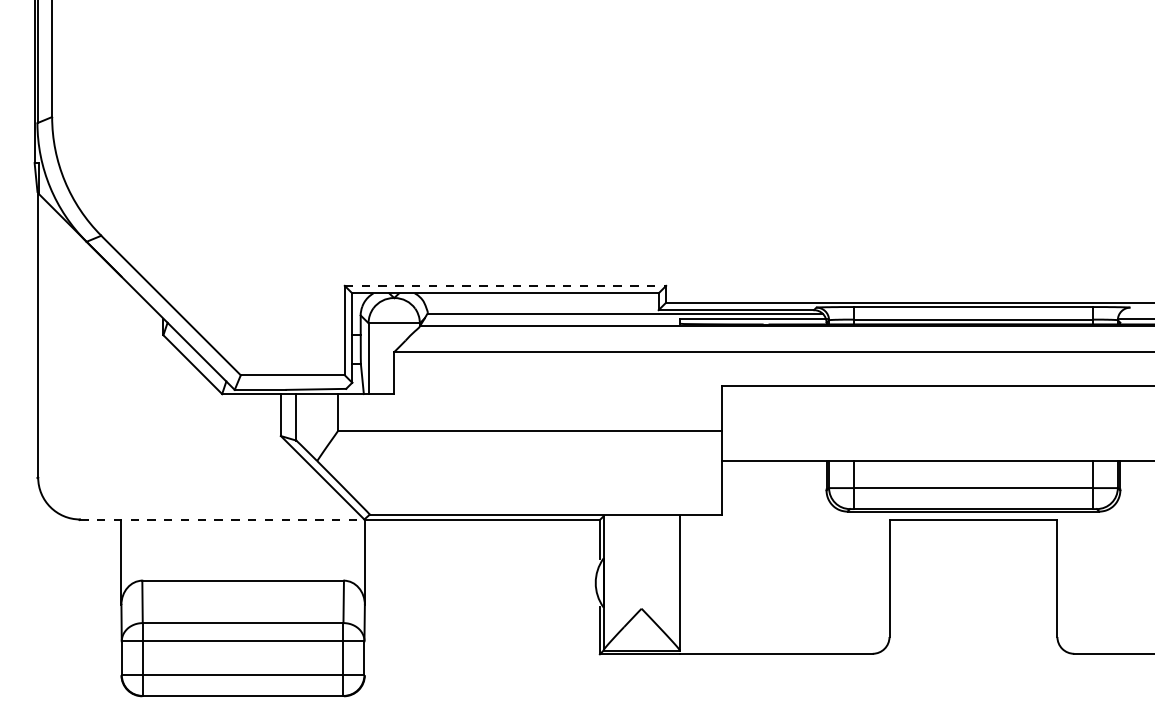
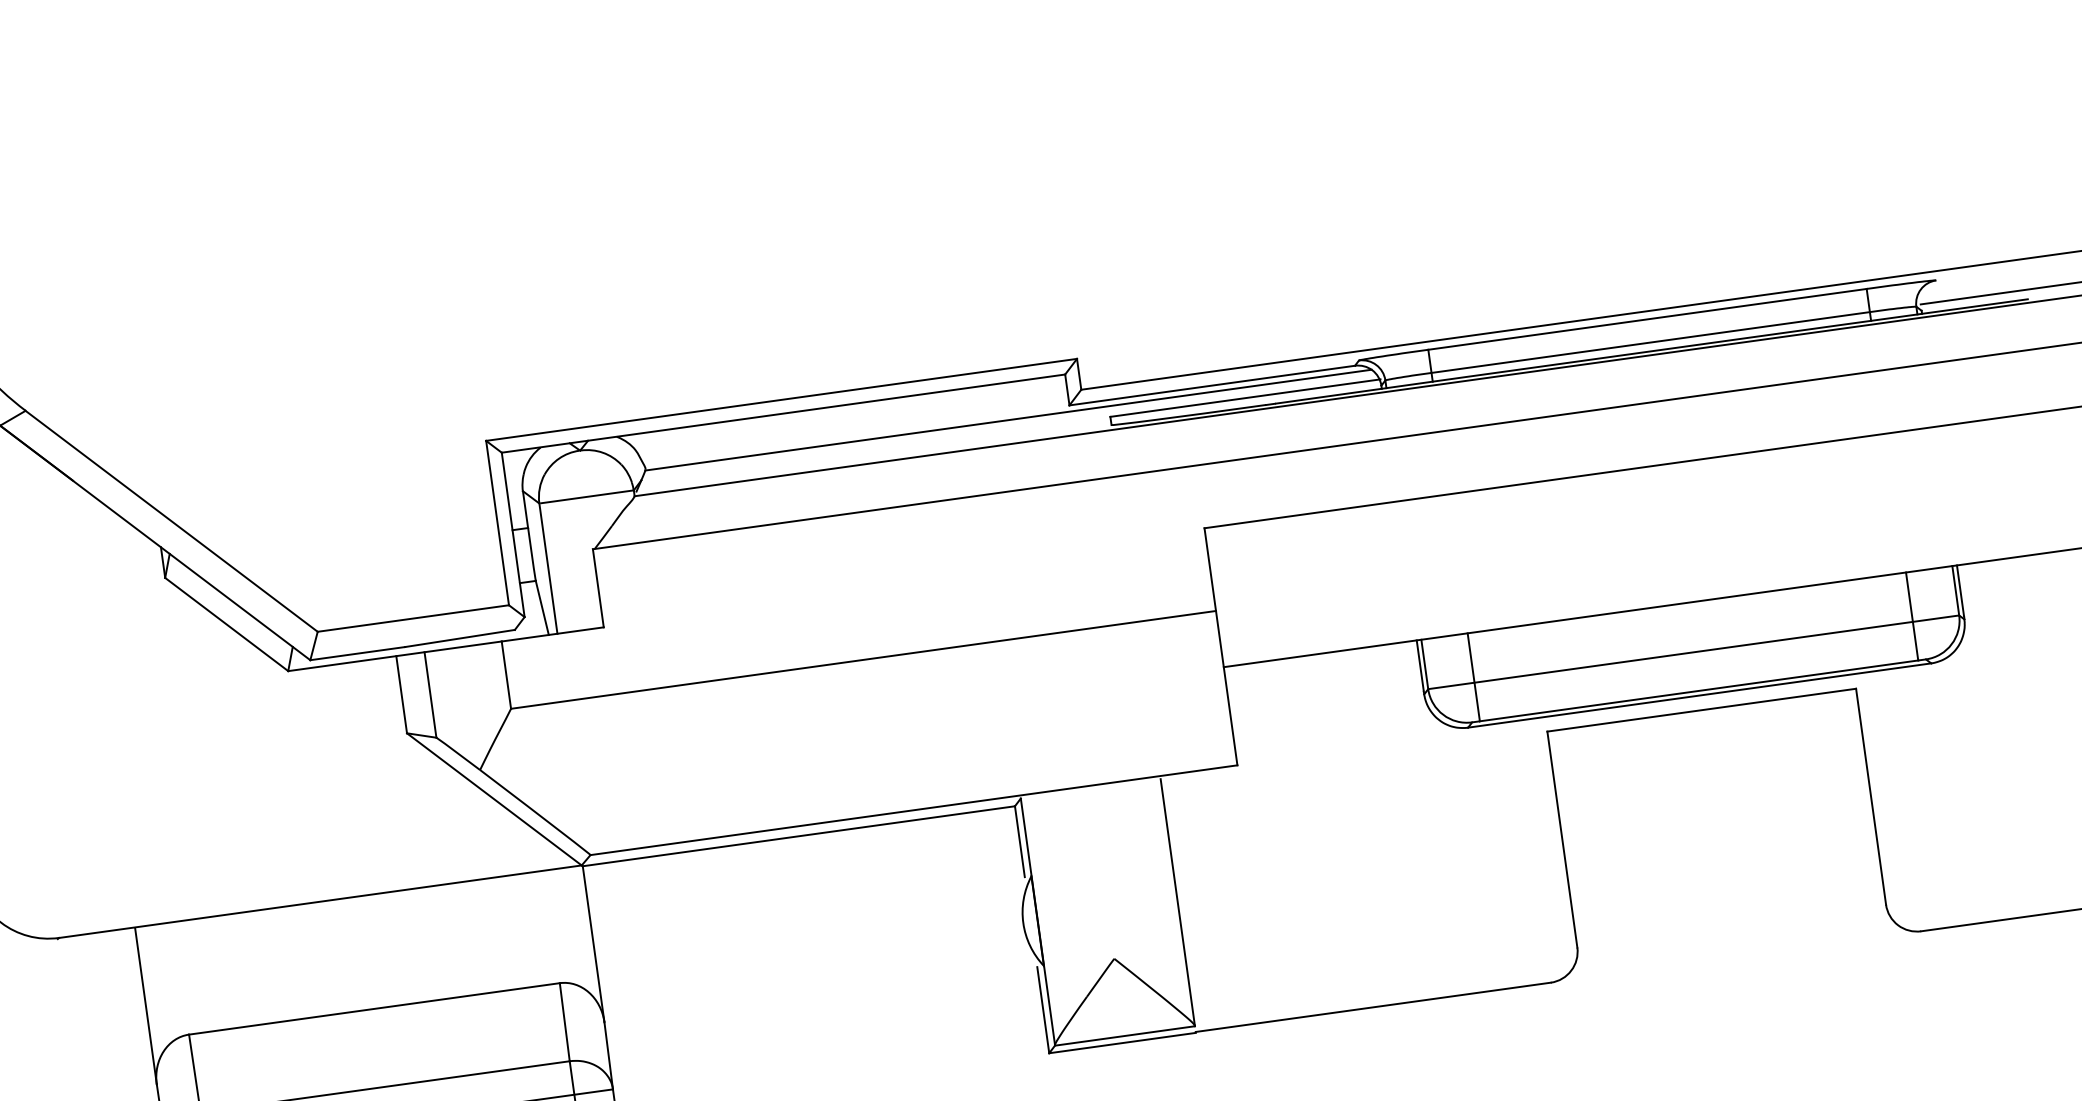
line: (505, 285) -> (781, 399), dashed -> solid
line: (222, 519) -> (320, 901), dashed -> solid

